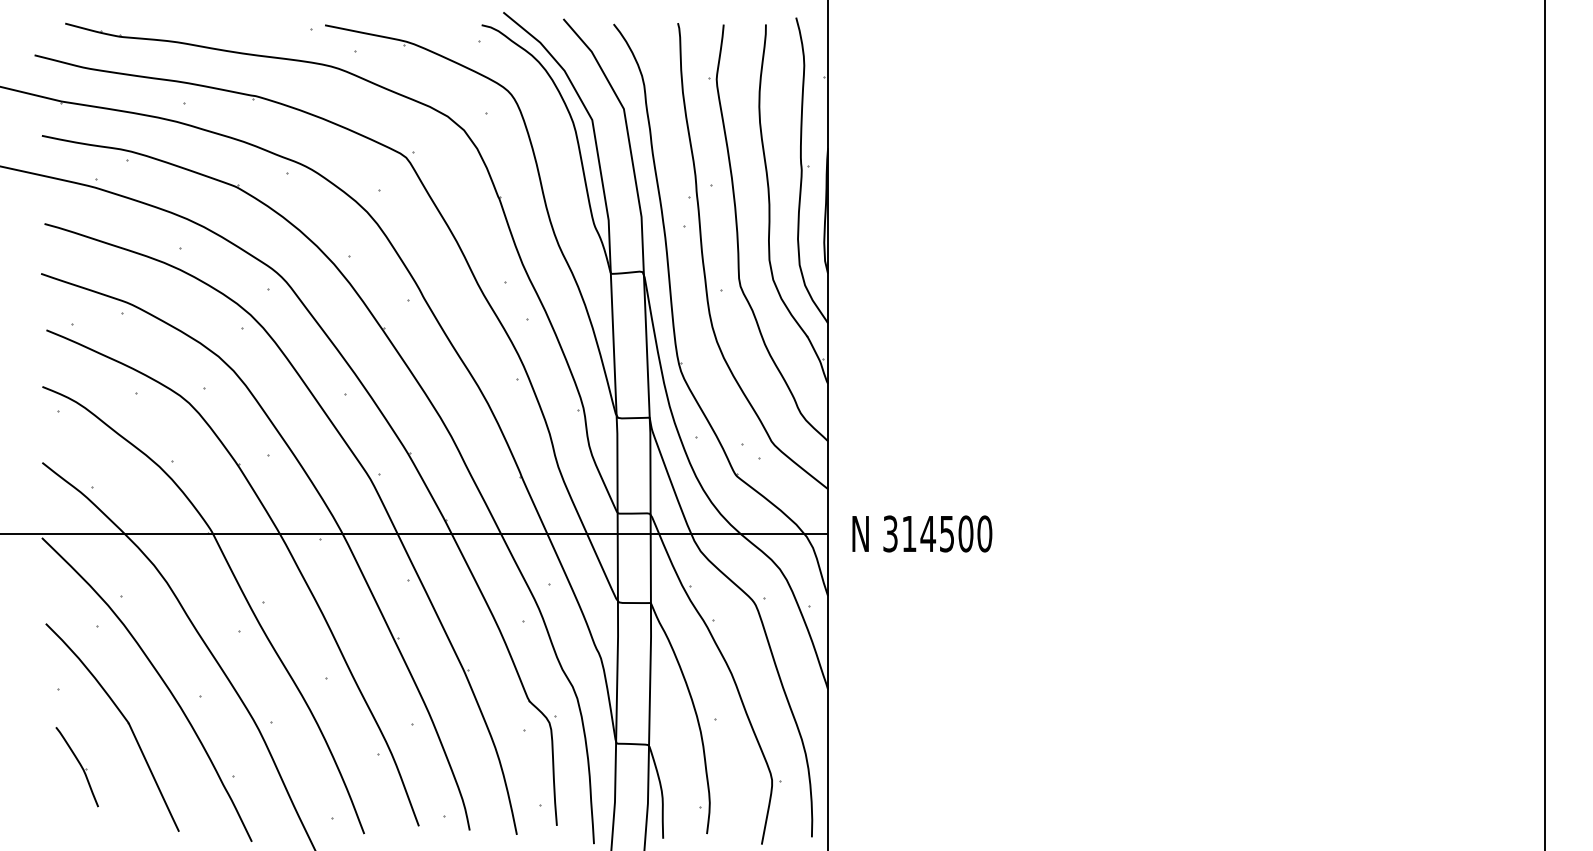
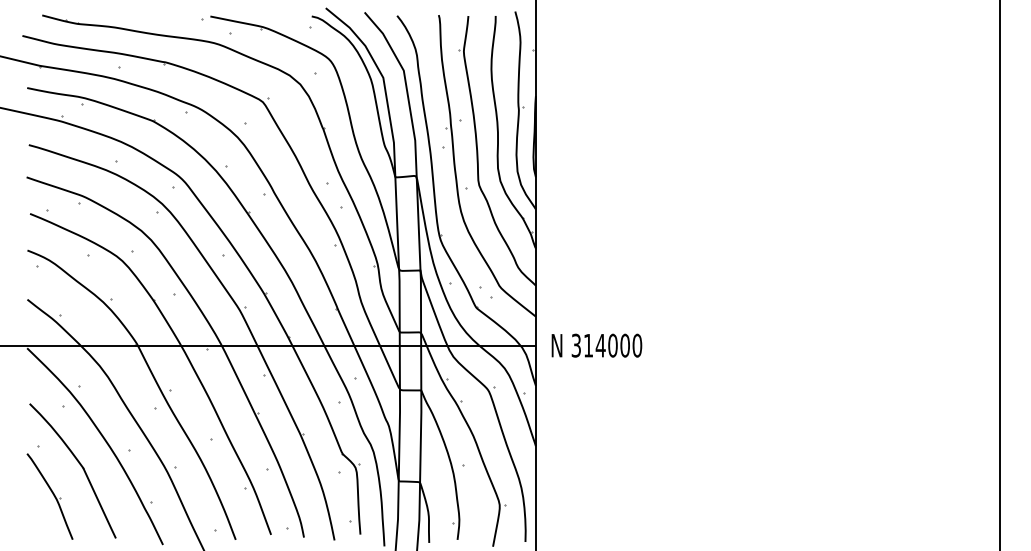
text: (946, 533) -> (612, 345), 314500 -> 314000
part: (76, 766) -> (49, 496), size x1.67

